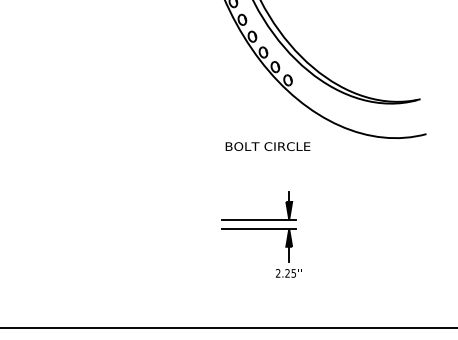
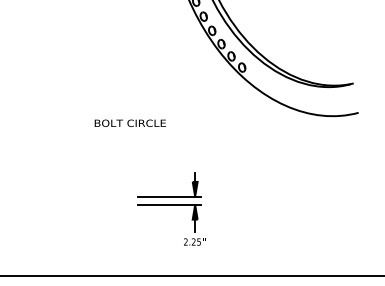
text: (267, 145) -> (129, 122), moved
part: (261, 233) -> (171, 208), moved

